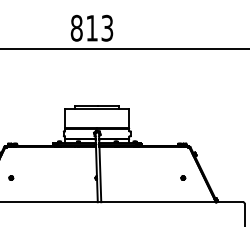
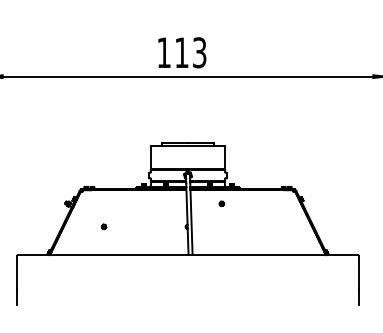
text: (77, 28) -> (164, 52), 813 -> 113
part: (11, 177) -> (104, 226), moved
part: (182, 177) -> (221, 203), moved

